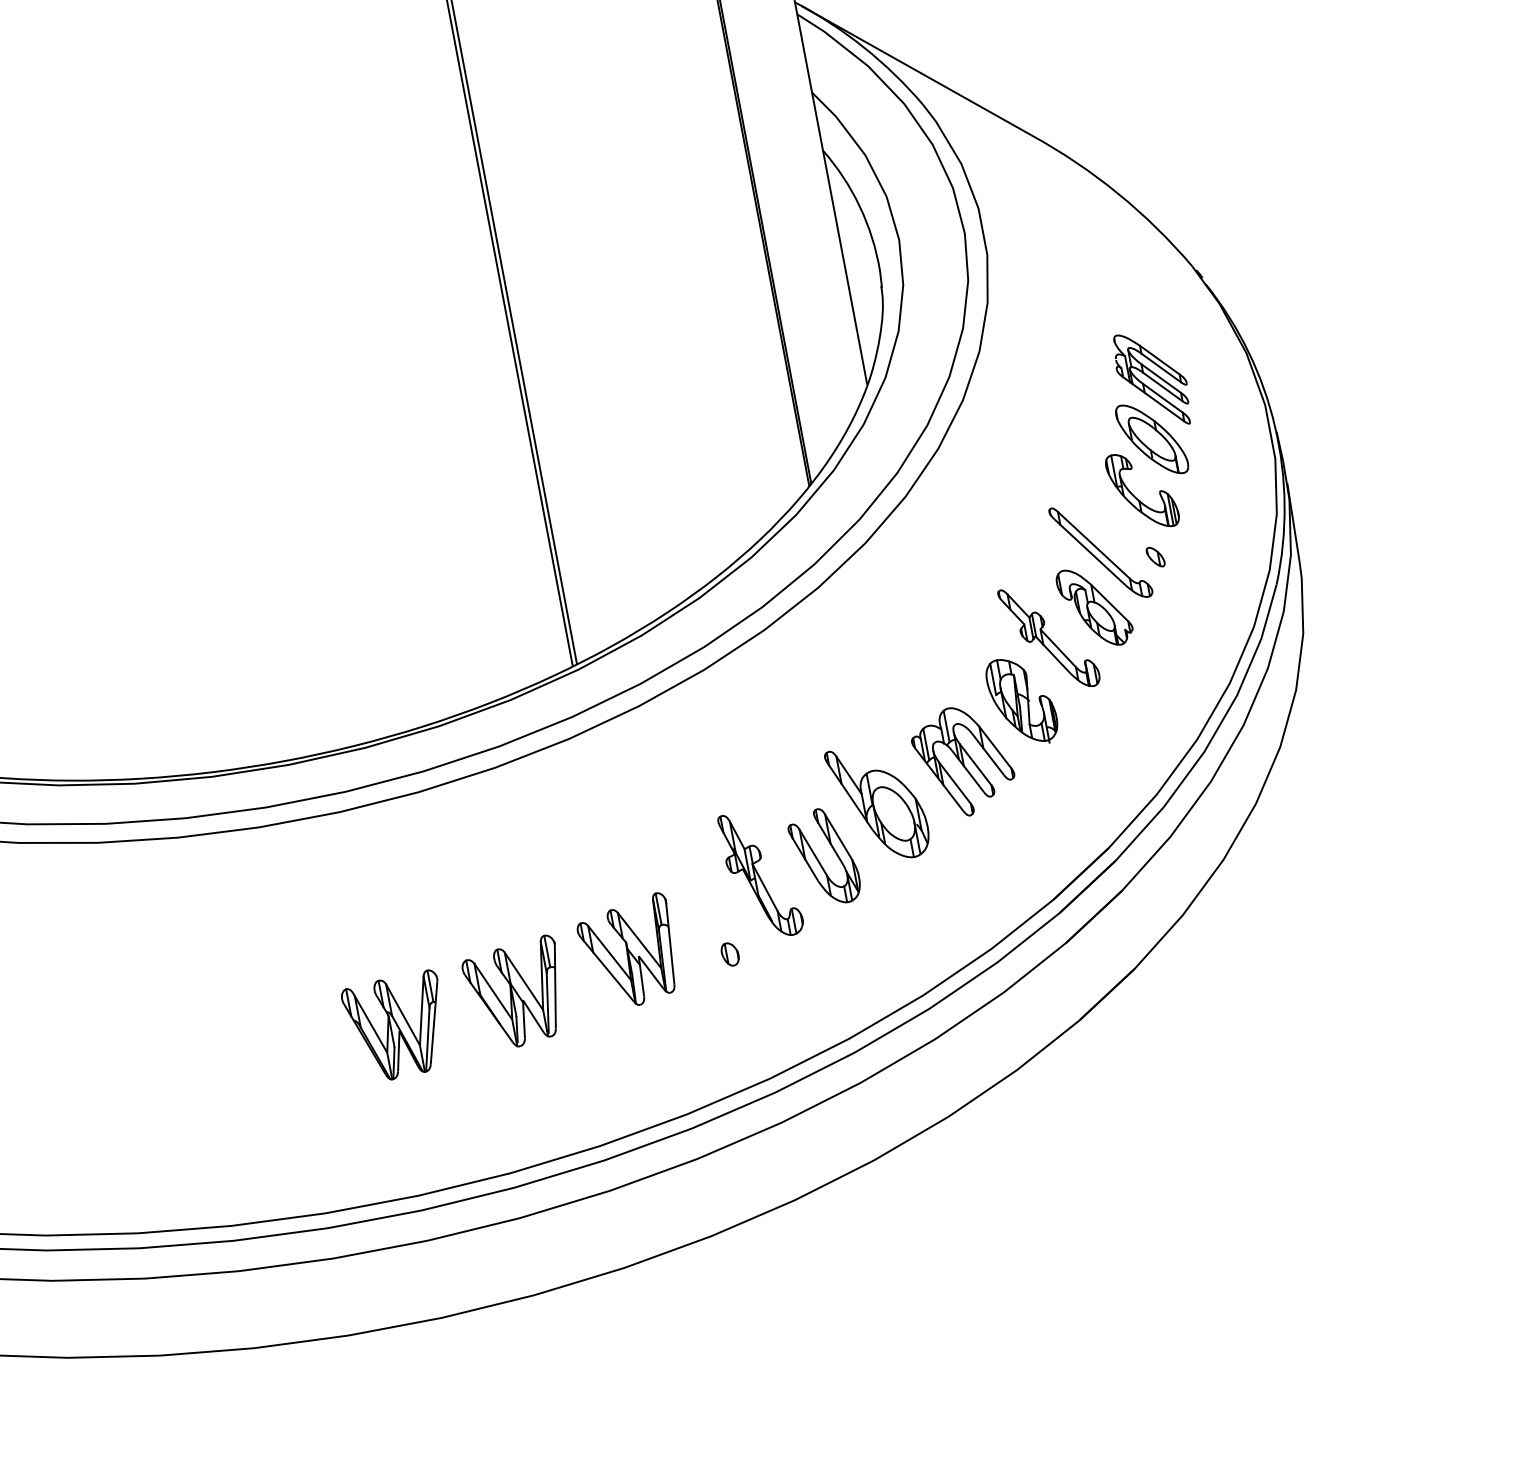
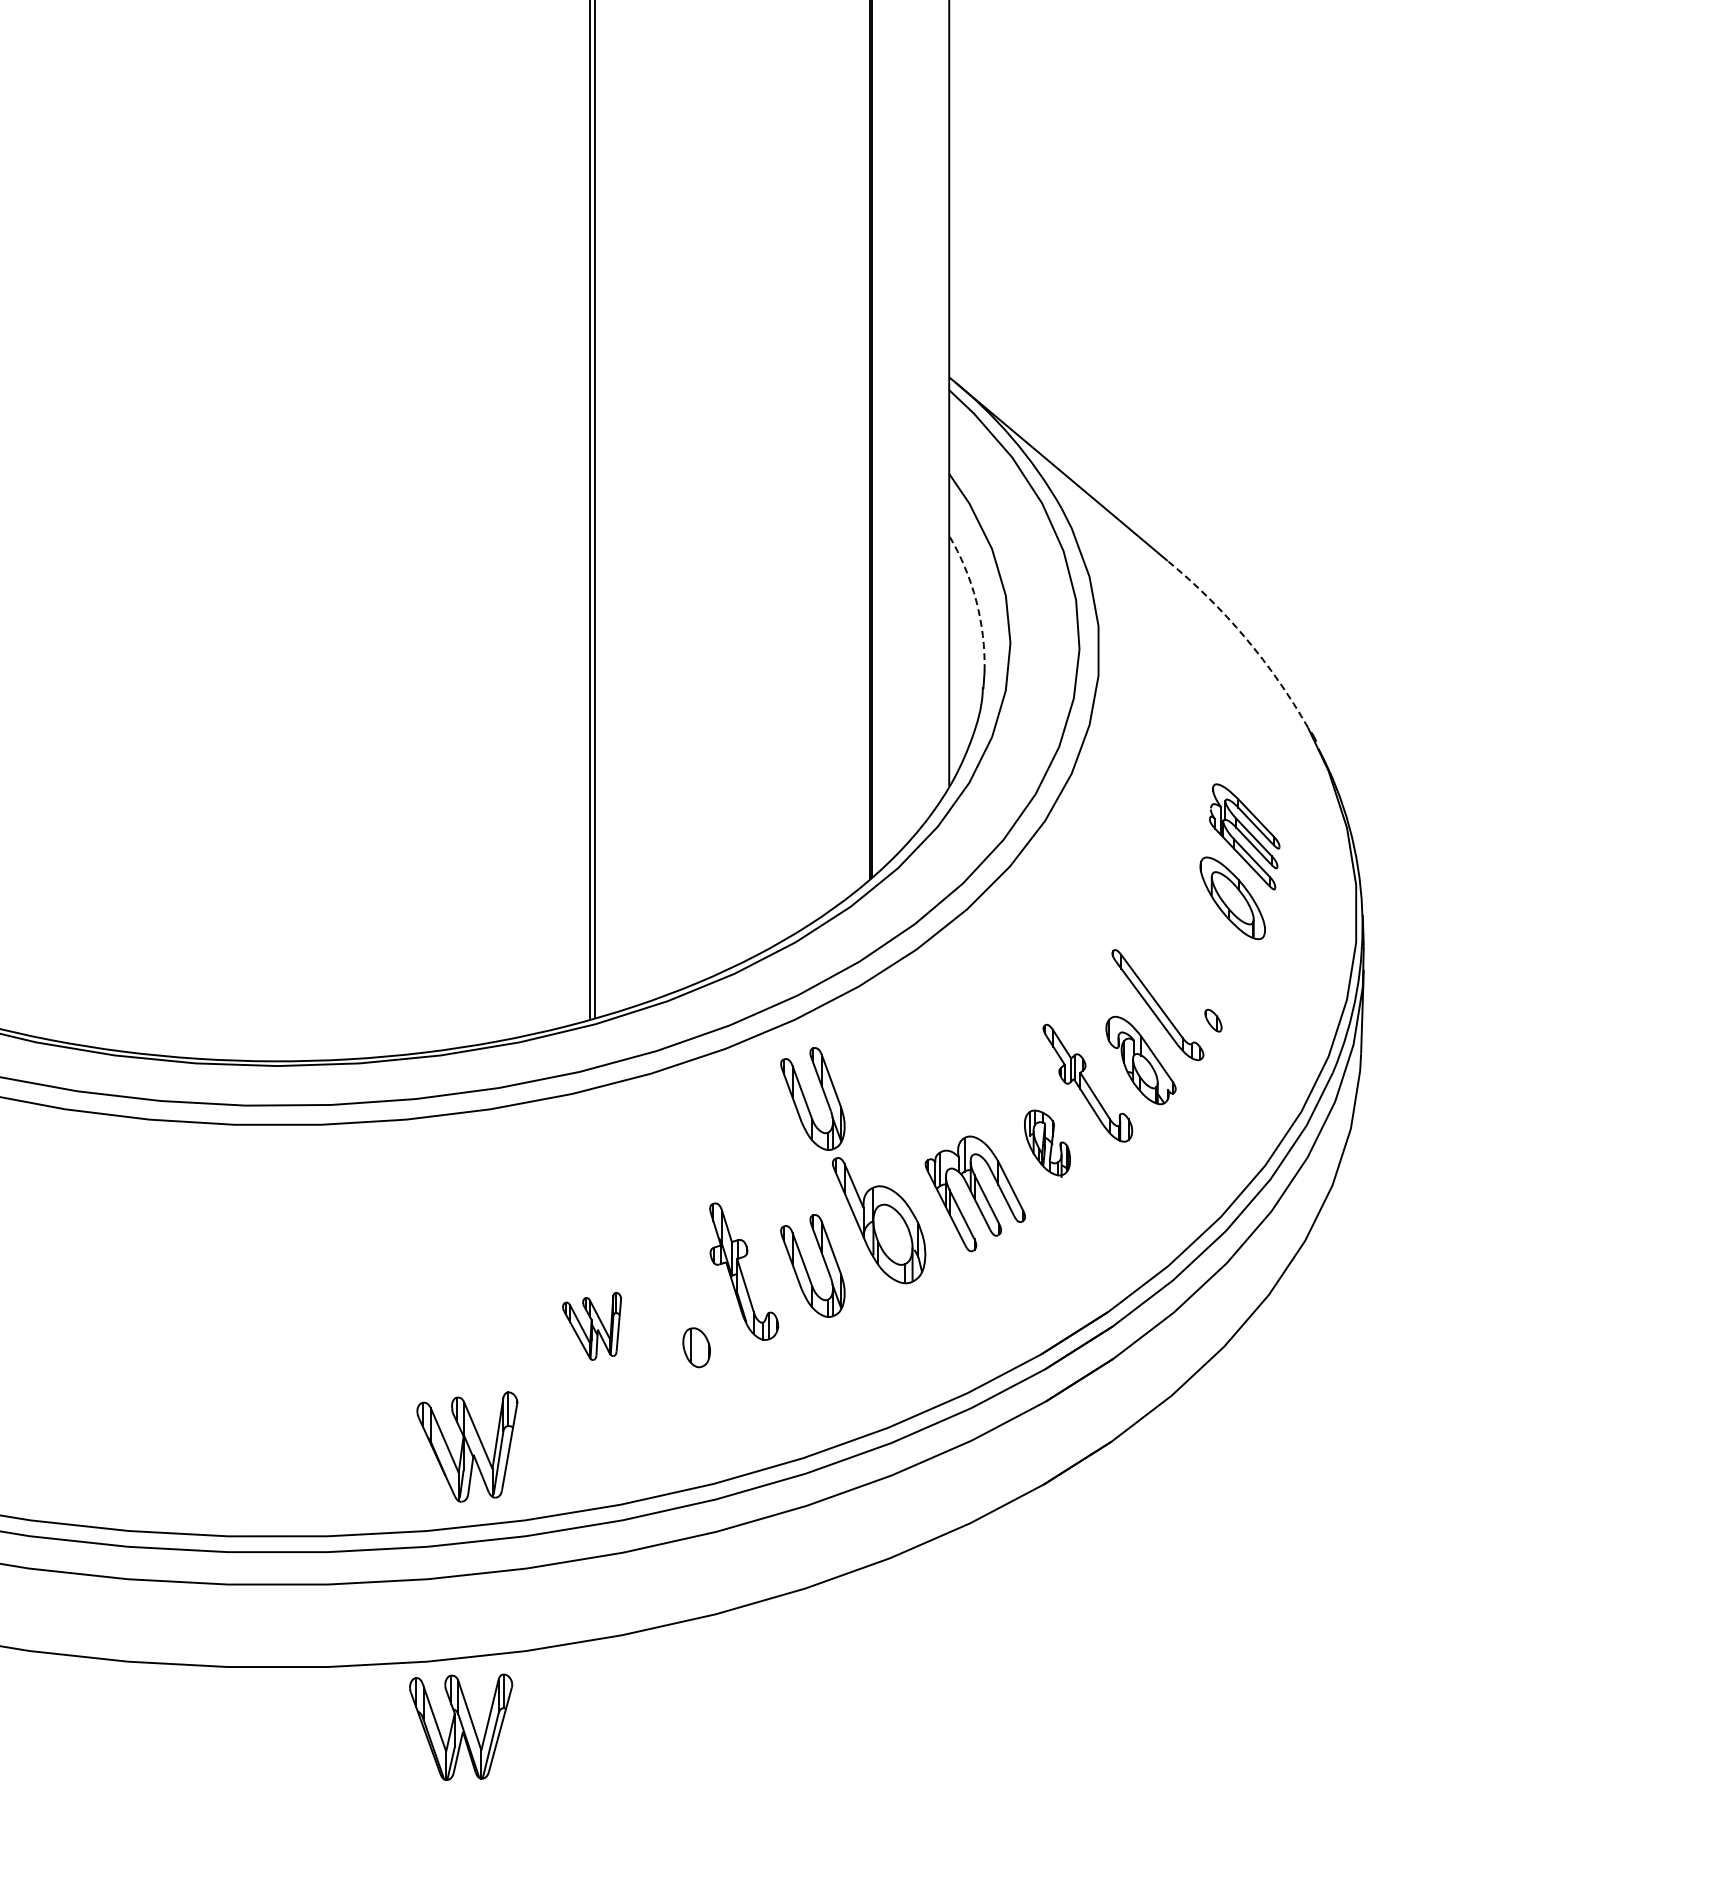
arc: (1117, 193) -> (1245, 637), solid -> dashed
arc: (860, 207) -> (976, 601), solid -> dashed
part: (1135, 495) -> (1204, 953), removed
part: (1022, 701) -> (1047, 1143), size x0.7
part: (789, 703) -> (806, 1100), added
part: (628, 952) -> (591, 1326), size x0.6
part: (730, 954) -> (696, 1348), size x1.6
part: (515, 993) -> (467, 1446), moved
part: (397, 1026) -> (461, 1726), moved

